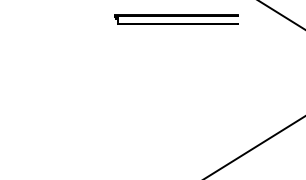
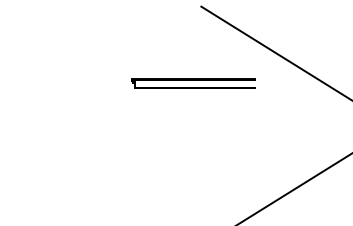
part: (176, 19) -> (193, 83), moved

